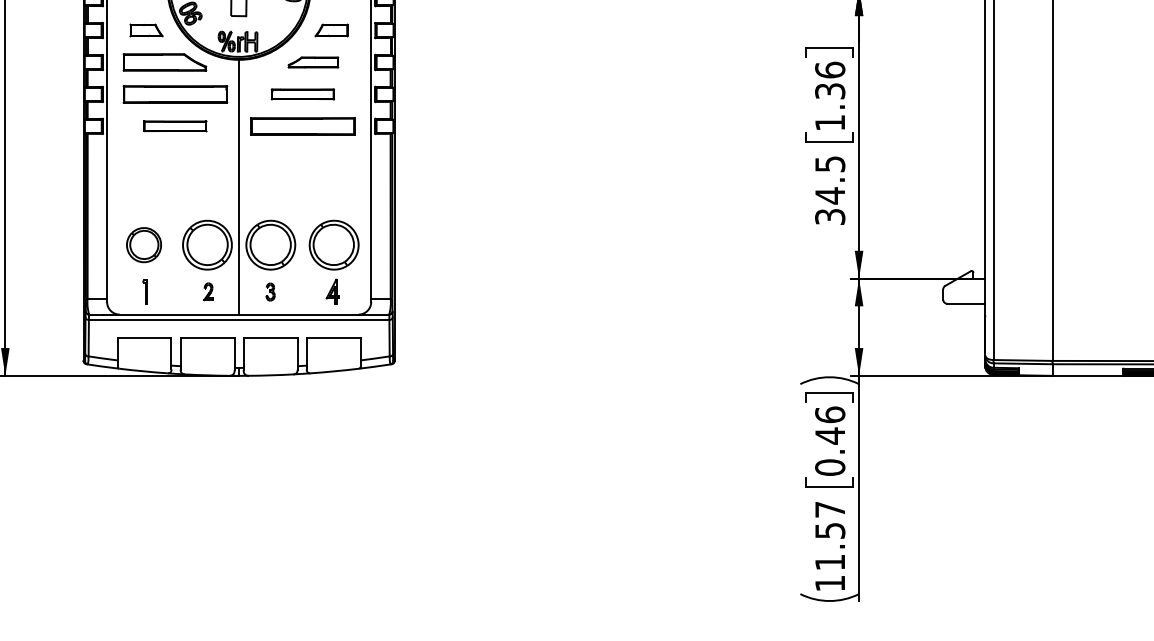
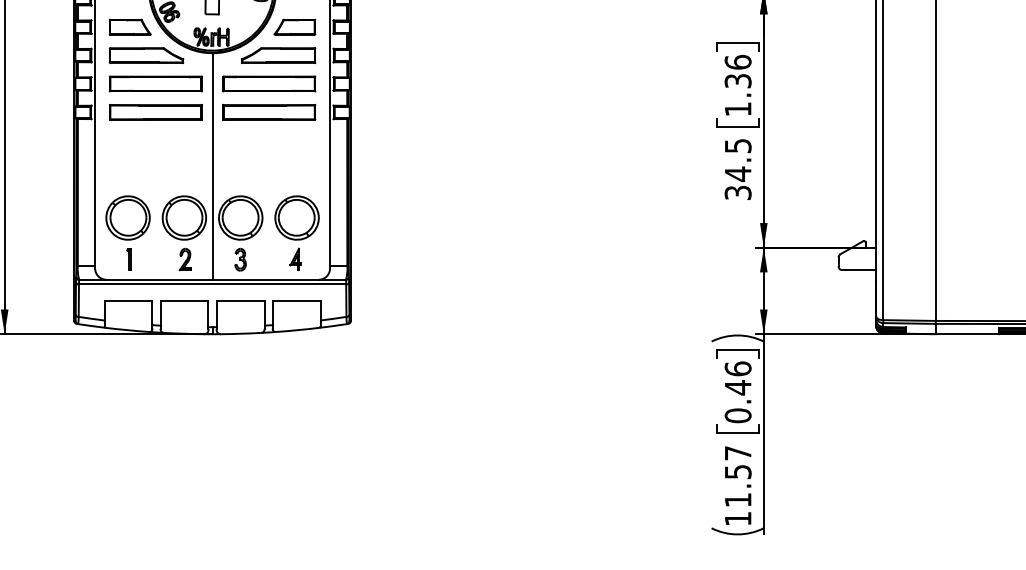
part: (146, 30) -> (130, 27), size x1.43
part: (331, 30) -> (294, 27), size x1.43
part: (313, 62) -> (278, 55), size x1.67
part: (302, 94) -> (268, 84), size x1.67
part: (175, 126) -> (155, 112), size x1.67
part: (143, 244) -> (127, 217), size x1.43
part: (208, 291) -> (185, 259), size x1.43
part: (270, 291) -> (240, 259), size x1.43

